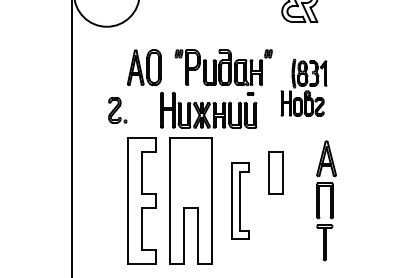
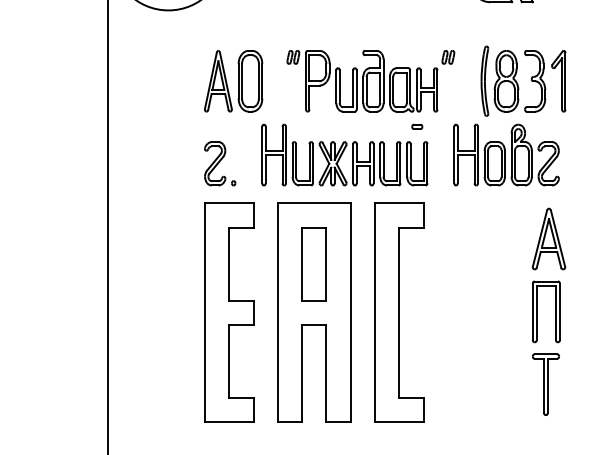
part: (303, 87) -> (508, 115), size x1.43
part: (117, 109) -> (219, 162), moved
part: (275, 172) -> (313, 262), moved
part: (239, 200) -> (398, 311), size x1.67

